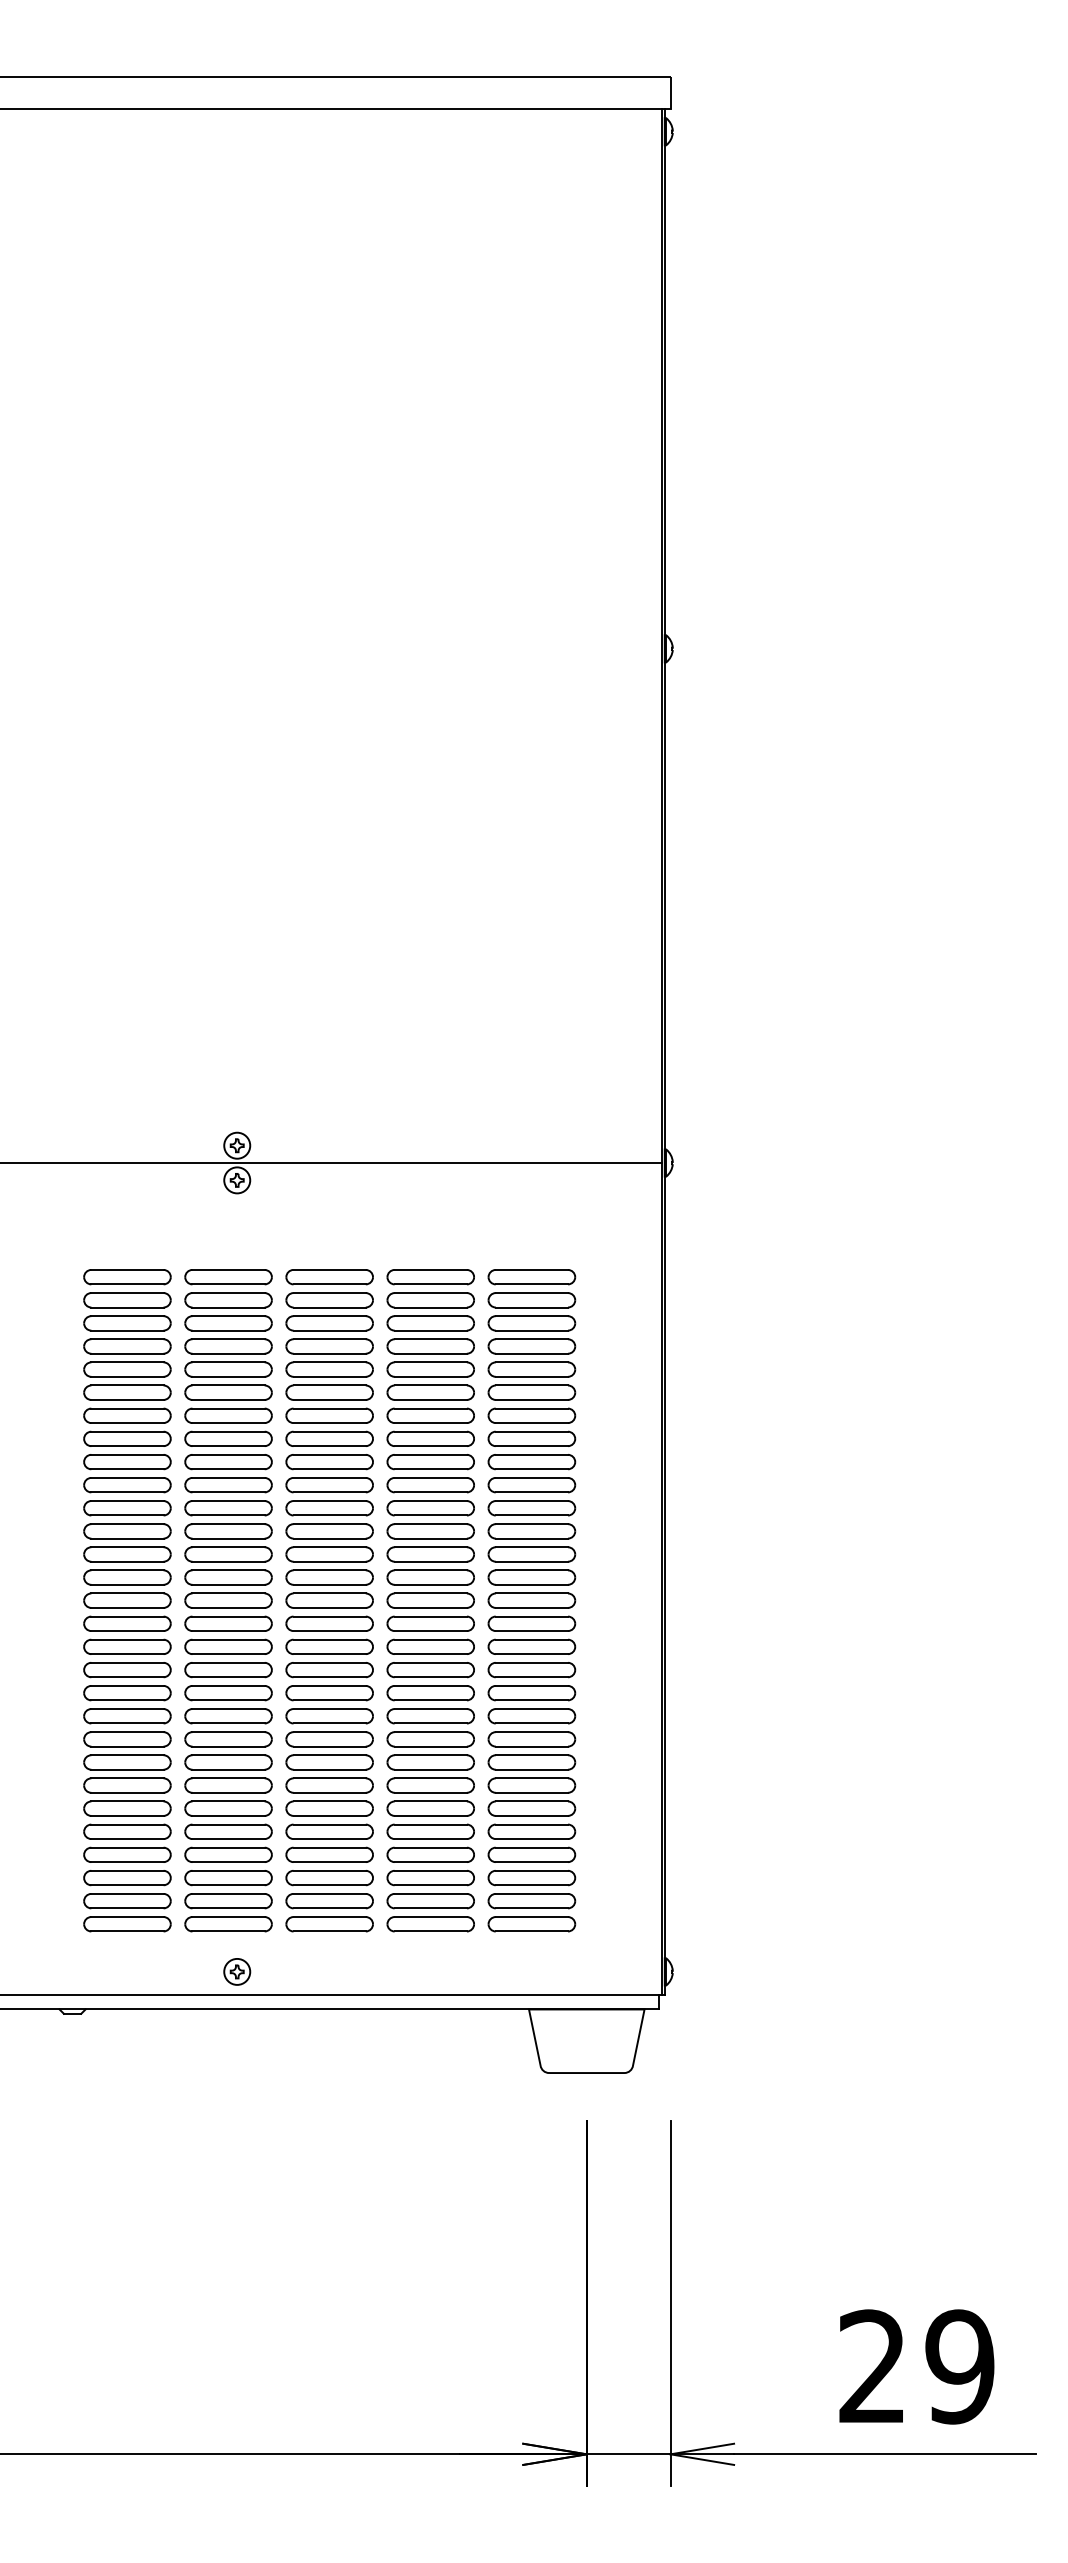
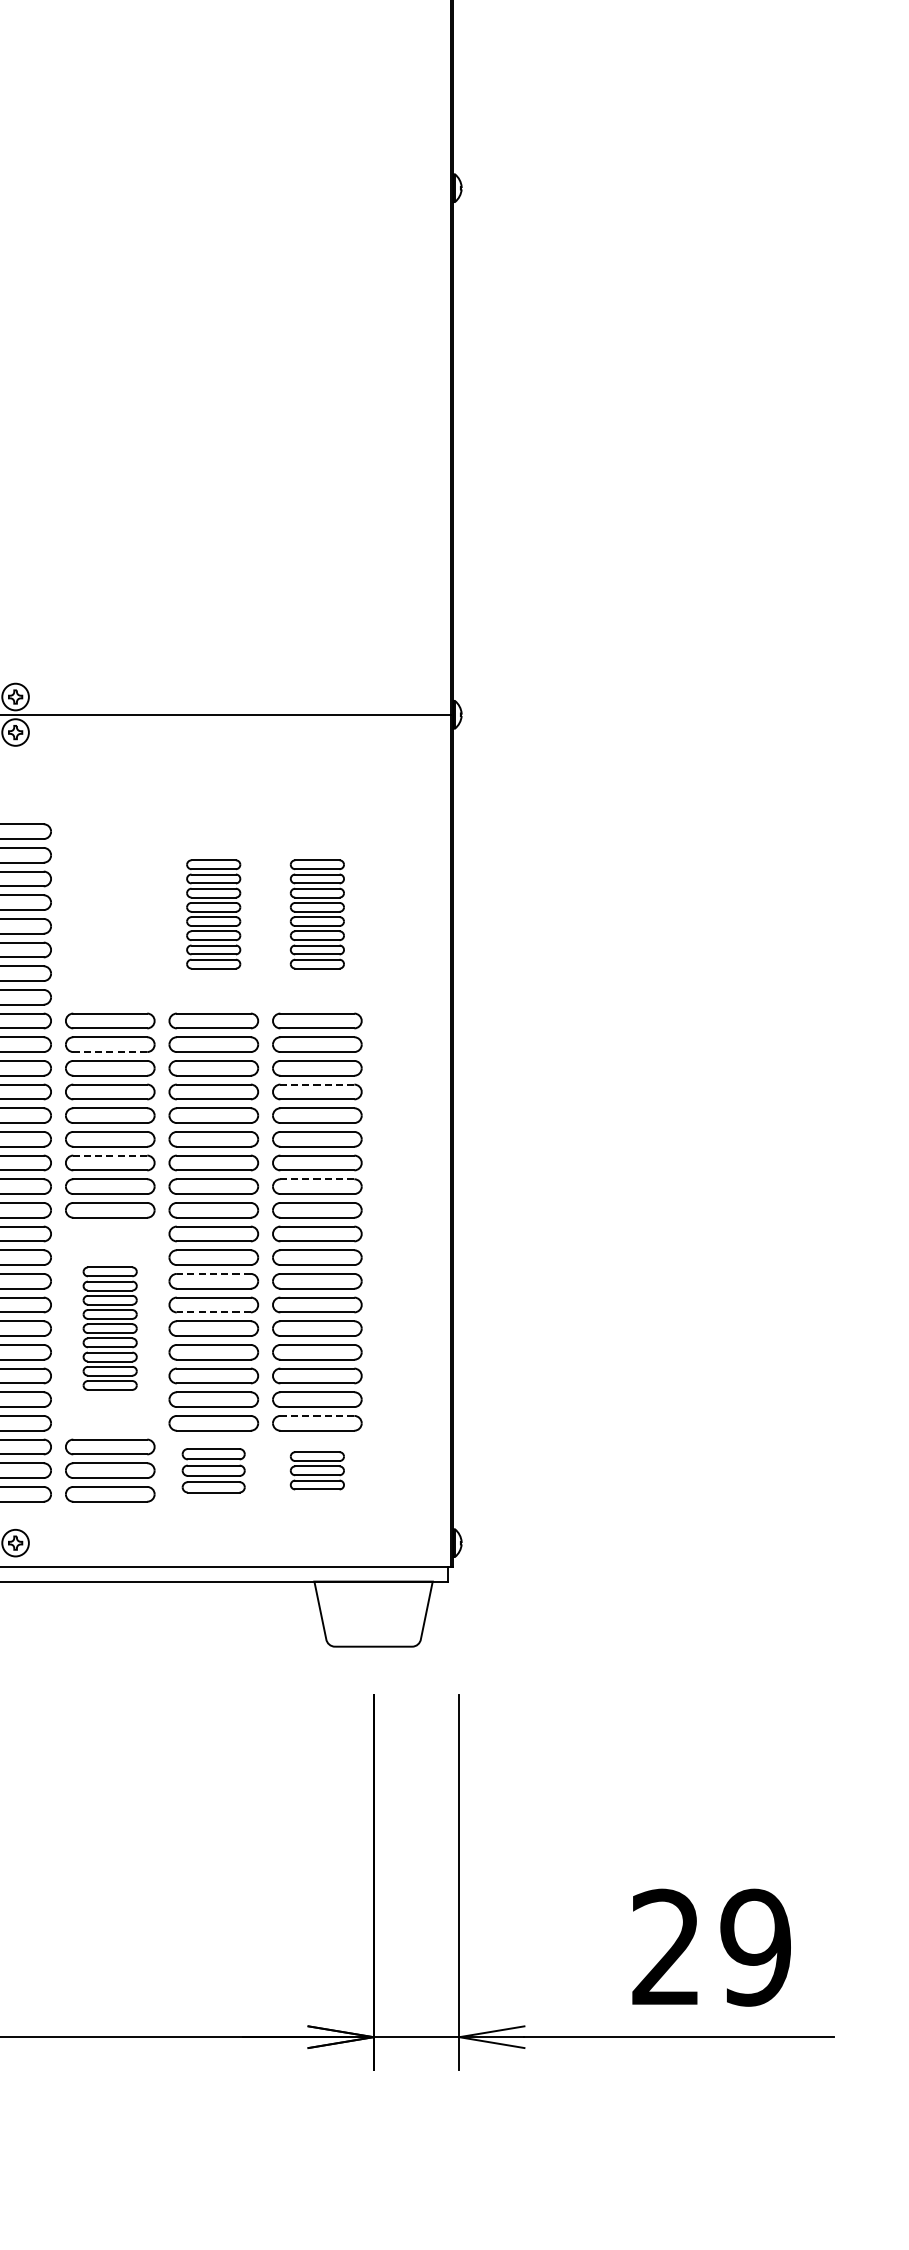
part: (329, 1357) -> (110, 913), removed
part: (430, 1357) -> (213, 913), size x0.6
part: (531, 1357) -> (316, 913), size x0.6
line: (329, 1492) -> (110, 1052), solid -> dashed
line: (531, 1524) -> (316, 1084), solid -> dashed
line: (329, 1593) -> (110, 1155), solid -> dashed
line: (531, 1616) -> (316, 1179), solid -> dashed
line: (430, 1709) -> (213, 1274), solid -> dashed
line: (430, 1746) -> (213, 1312), solid -> dashed
part: (329, 1762) -> (110, 1328), size x0.6
line: (531, 1847) -> (316, 1415), solid -> dashed
part: (430, 1901) -> (213, 1471), size x0.7
part: (531, 1901) -> (316, 1471), size x0.6

